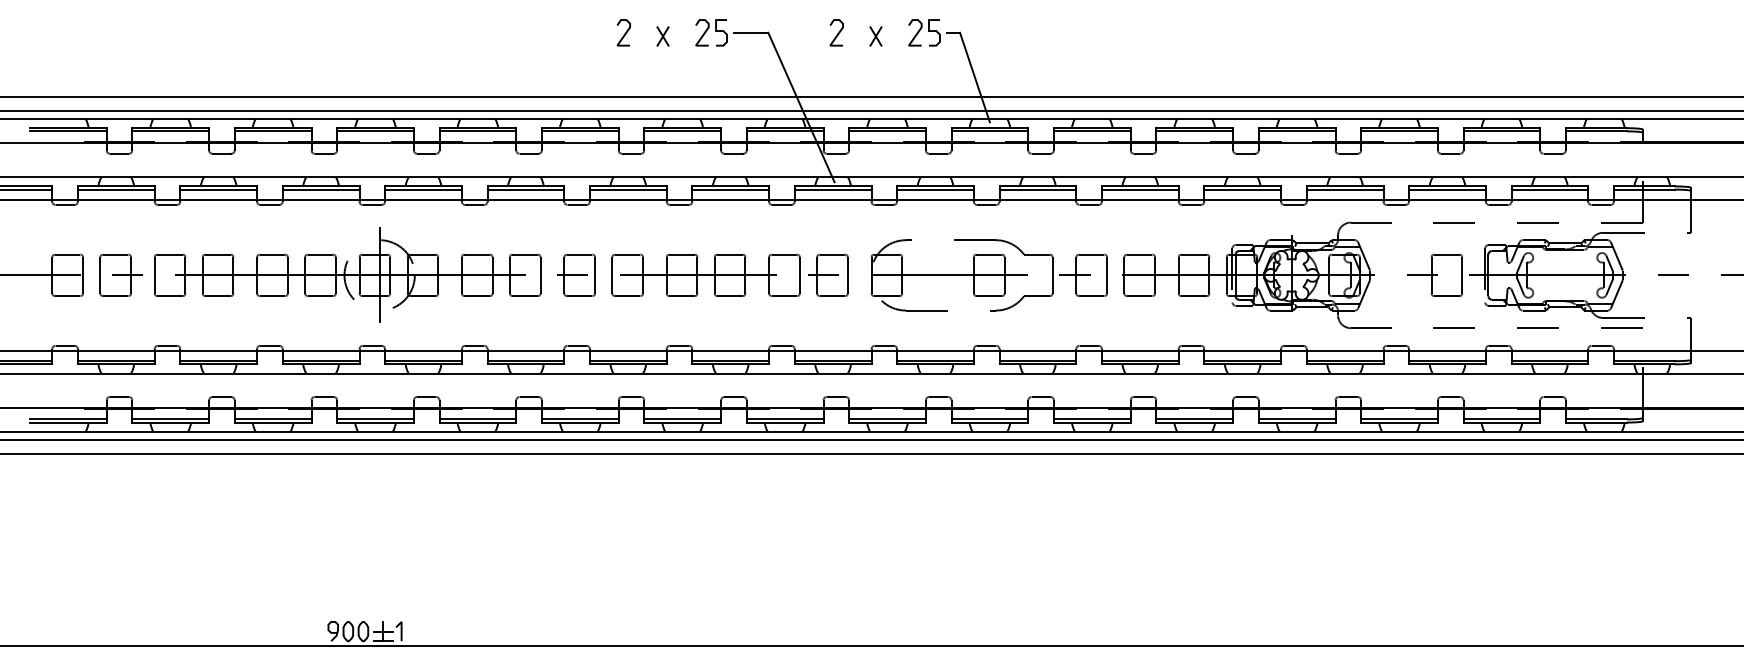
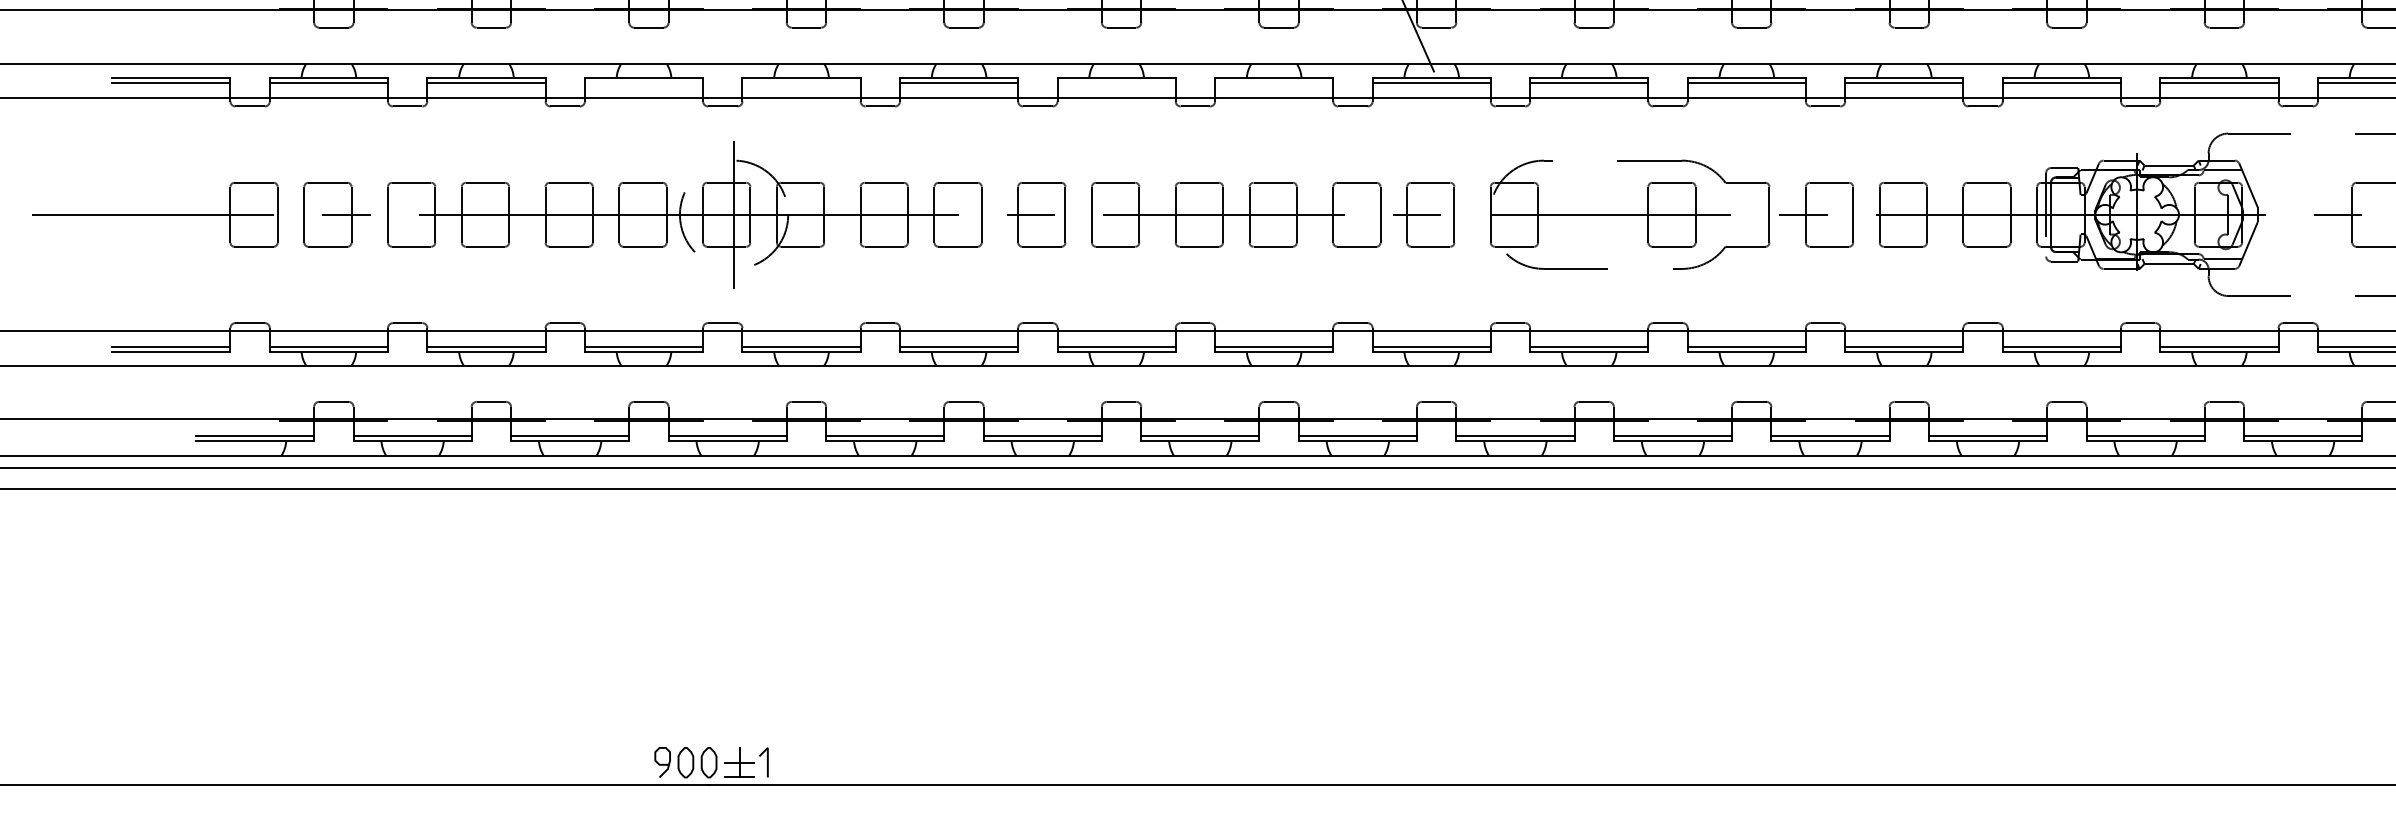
line: (320, 189) -> (643, 82), removed
line: (423, 189) -> (801, 82), removed
line: (627, 189) -> (1115, 82), removed
line: (730, 189) -> (1273, 82), removed

